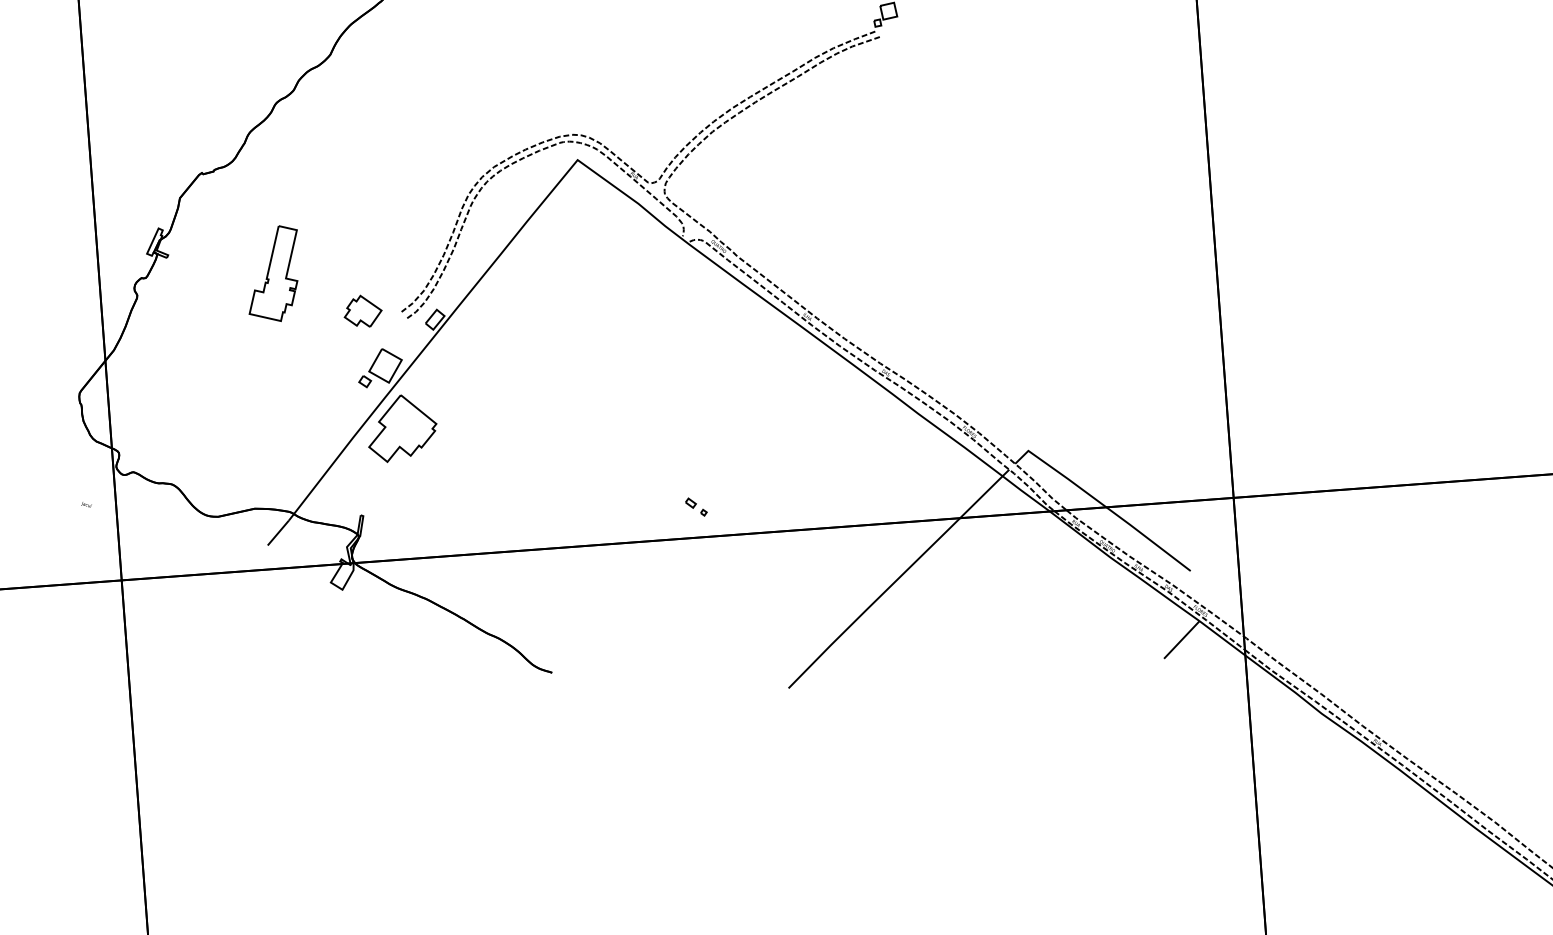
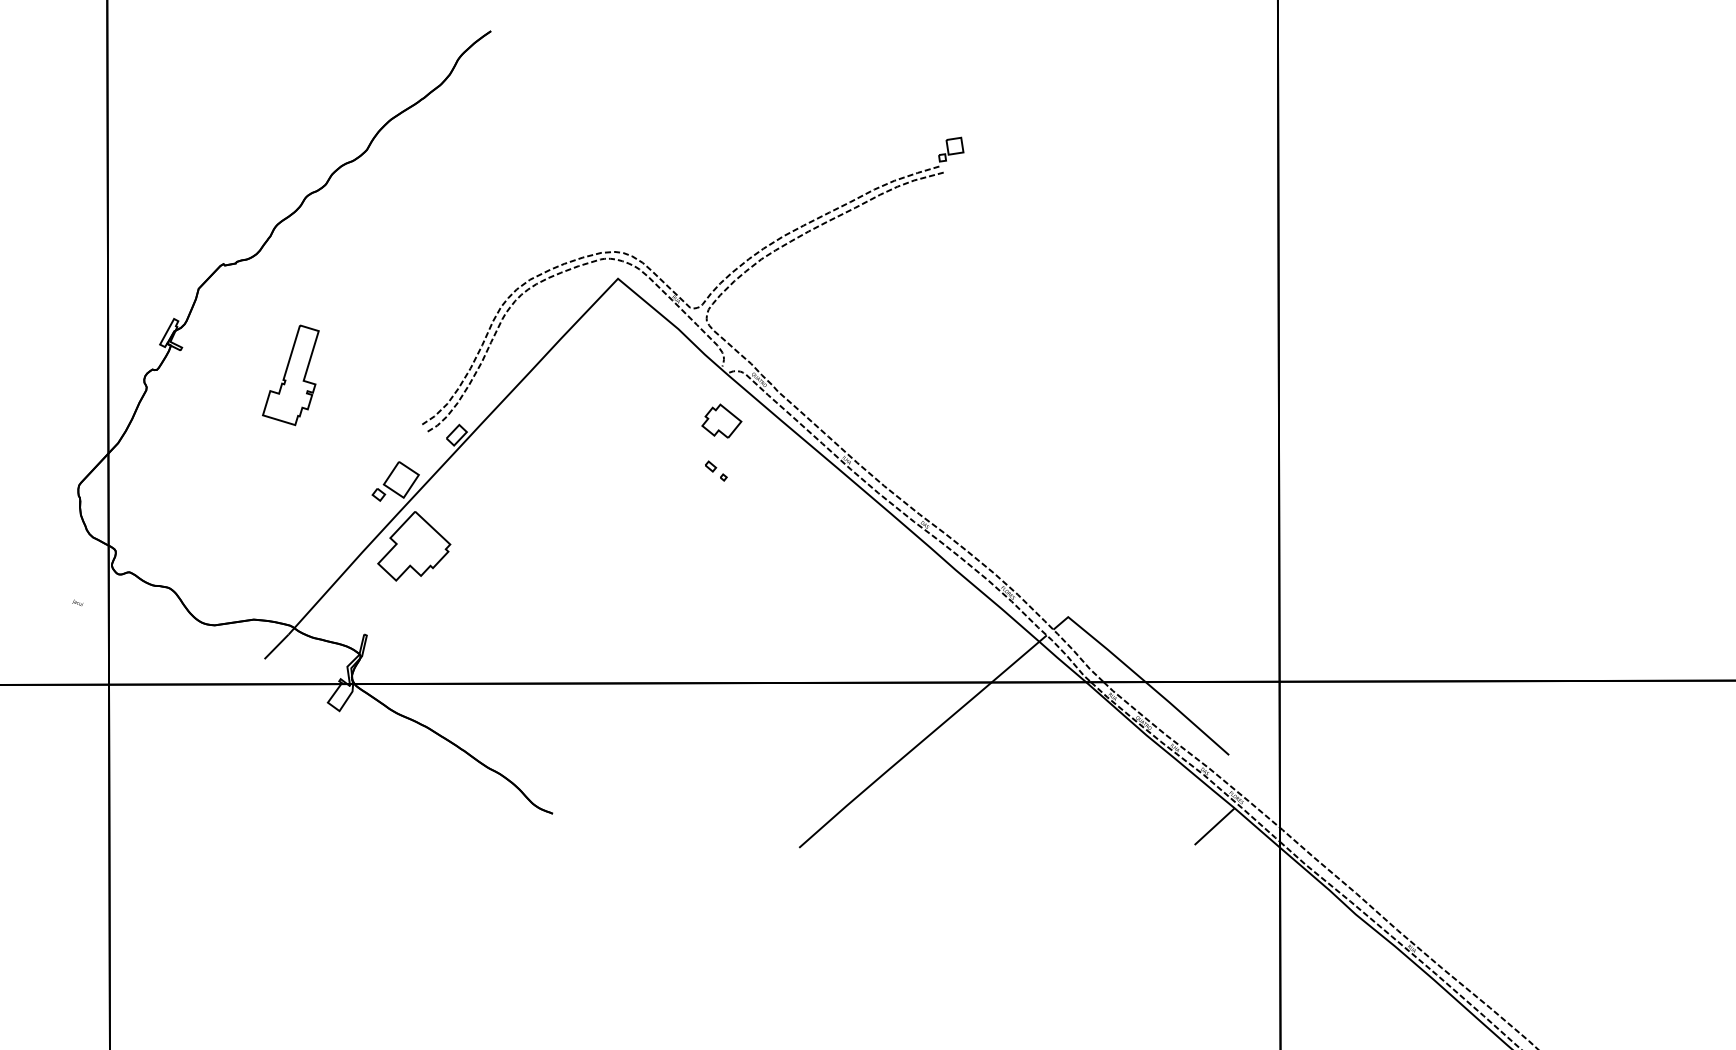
part: (362, 310) -> (721, 420), moved
part: (696, 506) -> (716, 470), moved

